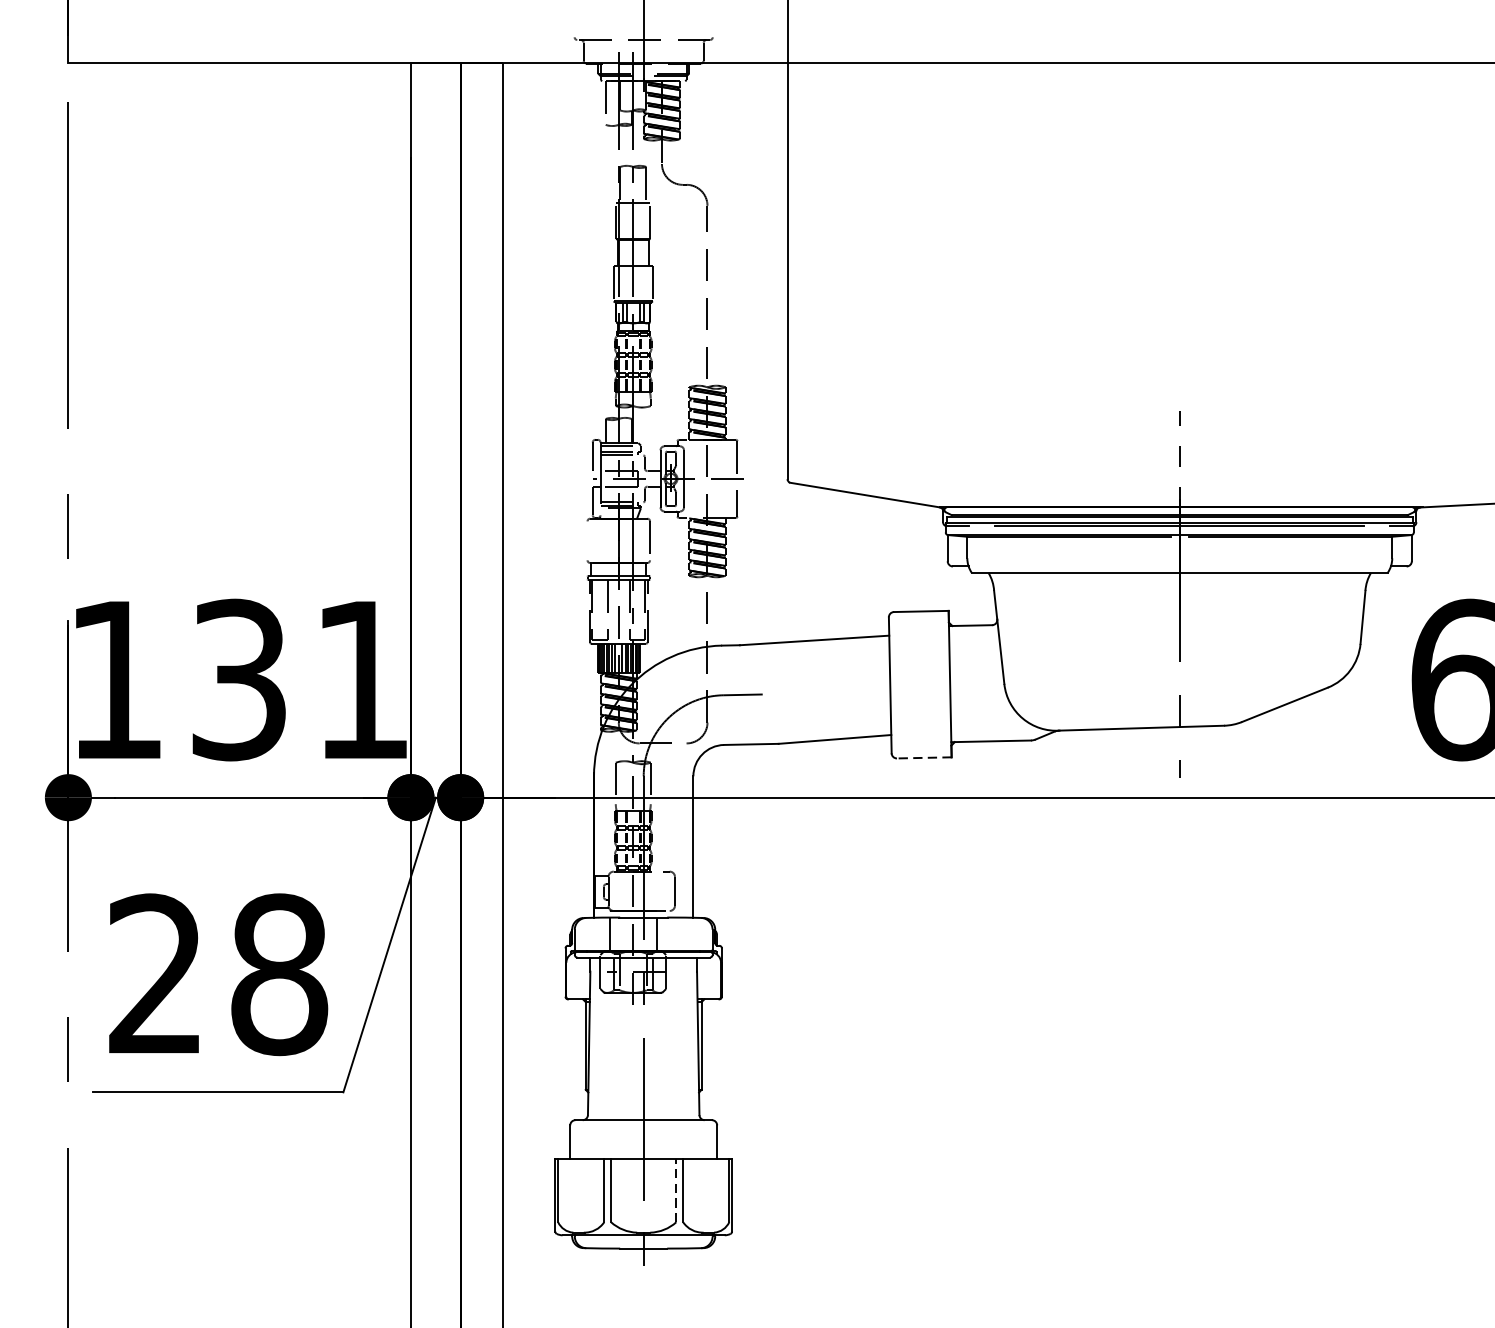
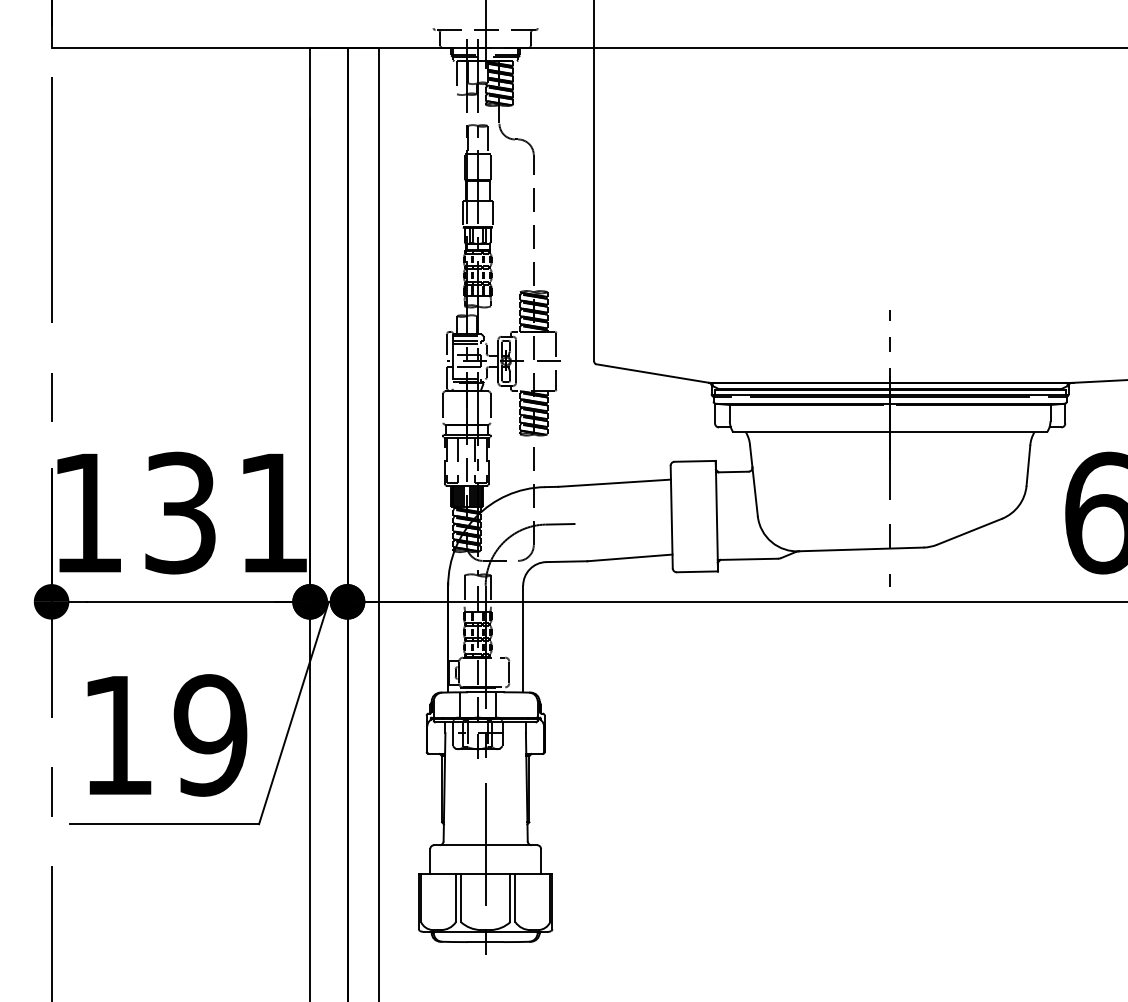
line: (587, 540) -> (443, 407), added
line: (924, 757) -> (697, 571), dashed -> solid
text: (218, 974) -> (164, 735), 28 -> 19
line: (676, 1190) -> (510, 898), dashed -> solid

